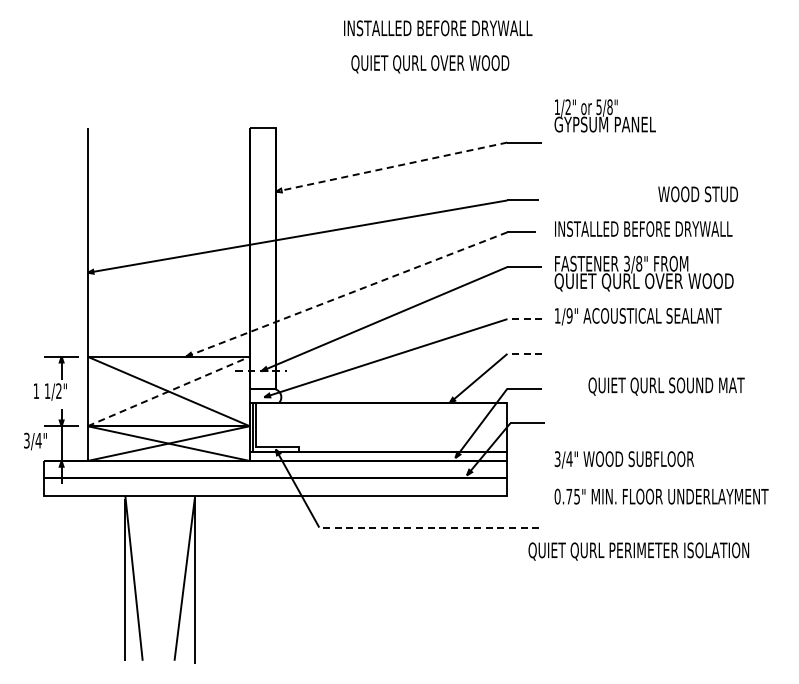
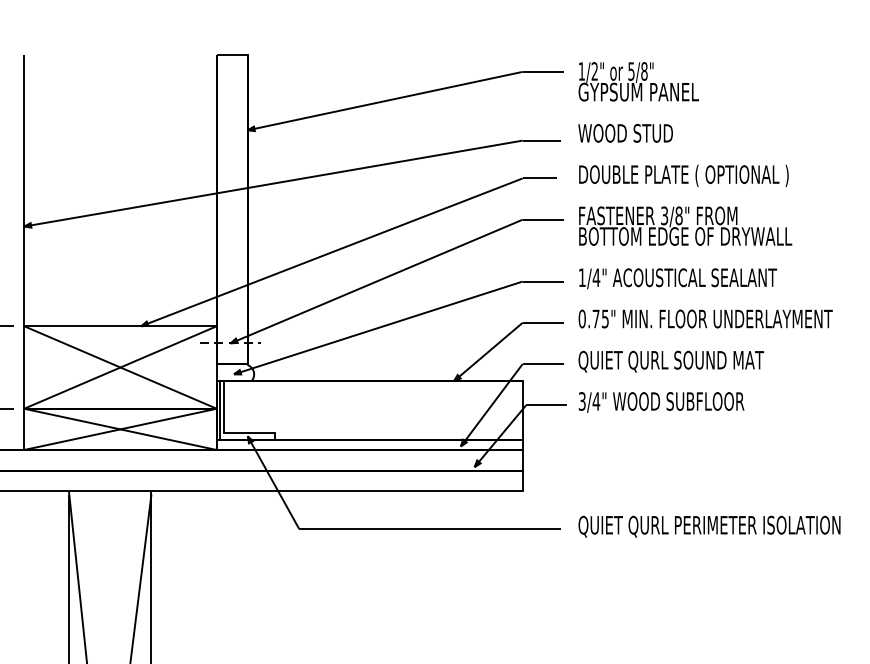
text: (604, 115) -> (637, 81), moved
line: (392, 166) -> (386, 100), dashed -> solid
text: (697, 194) -> (624, 133), moved
text: (644, 229) -> (685, 175), INSTALLED BEFORE DRYWALL -> DOUBLE PLATE ( OPTIONAL )
text: (644, 282) -> (685, 238), QUIET QURL OVER WOOD -> BOTTOM EDGE OF DRYWALL
line: (347, 294) -> (332, 252), dashed -> solid
text: (569, 315) -> (596, 277), 1/9" -> 1/4"
line: (524, 319) -> (542, 282), dashed -> solid
line: (524, 353) -> (542, 322), dashed -> solid
text: (666, 386) -> (671, 361), moved
line: (169, 391) -> (121, 367), dashed -> solid
text: (624, 459) -> (661, 401), moved
text: (661, 496) -> (705, 318), moved
line: (428, 527) -> (428, 528), dashed -> solid
text: (638, 551) -> (709, 526), moved

